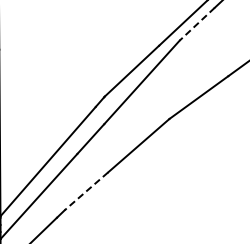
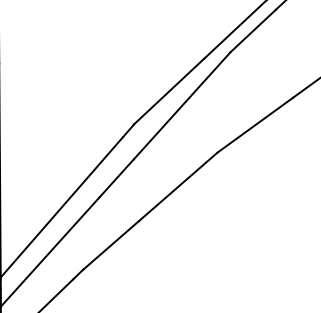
line: (196, 24) -> (252, 31), dashed -> solid
line: (86, 191) -> (111, 245), dashed -> solid

